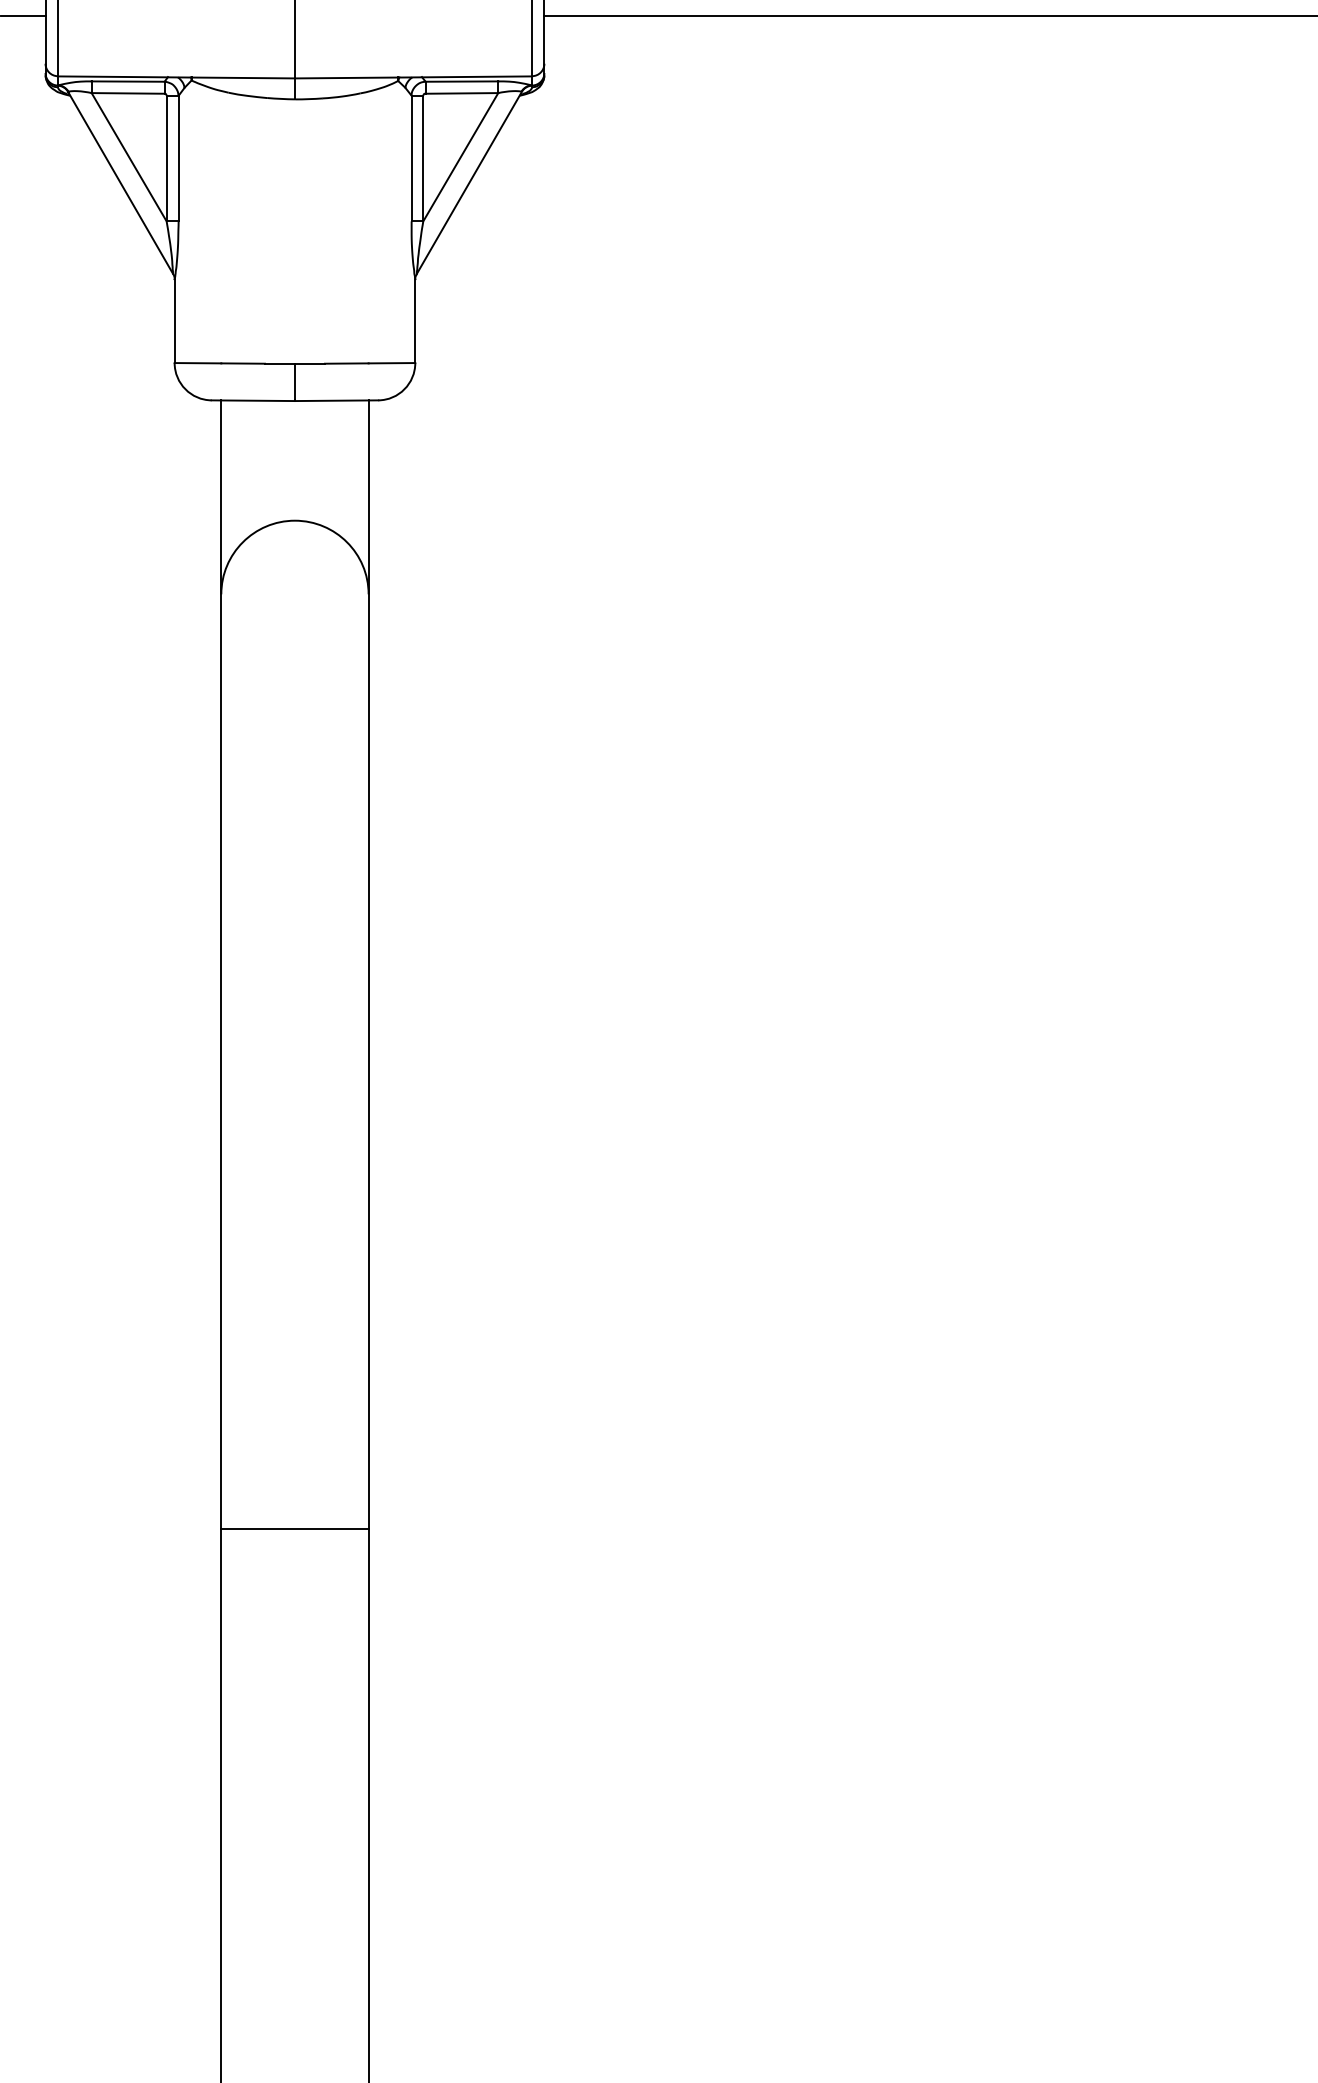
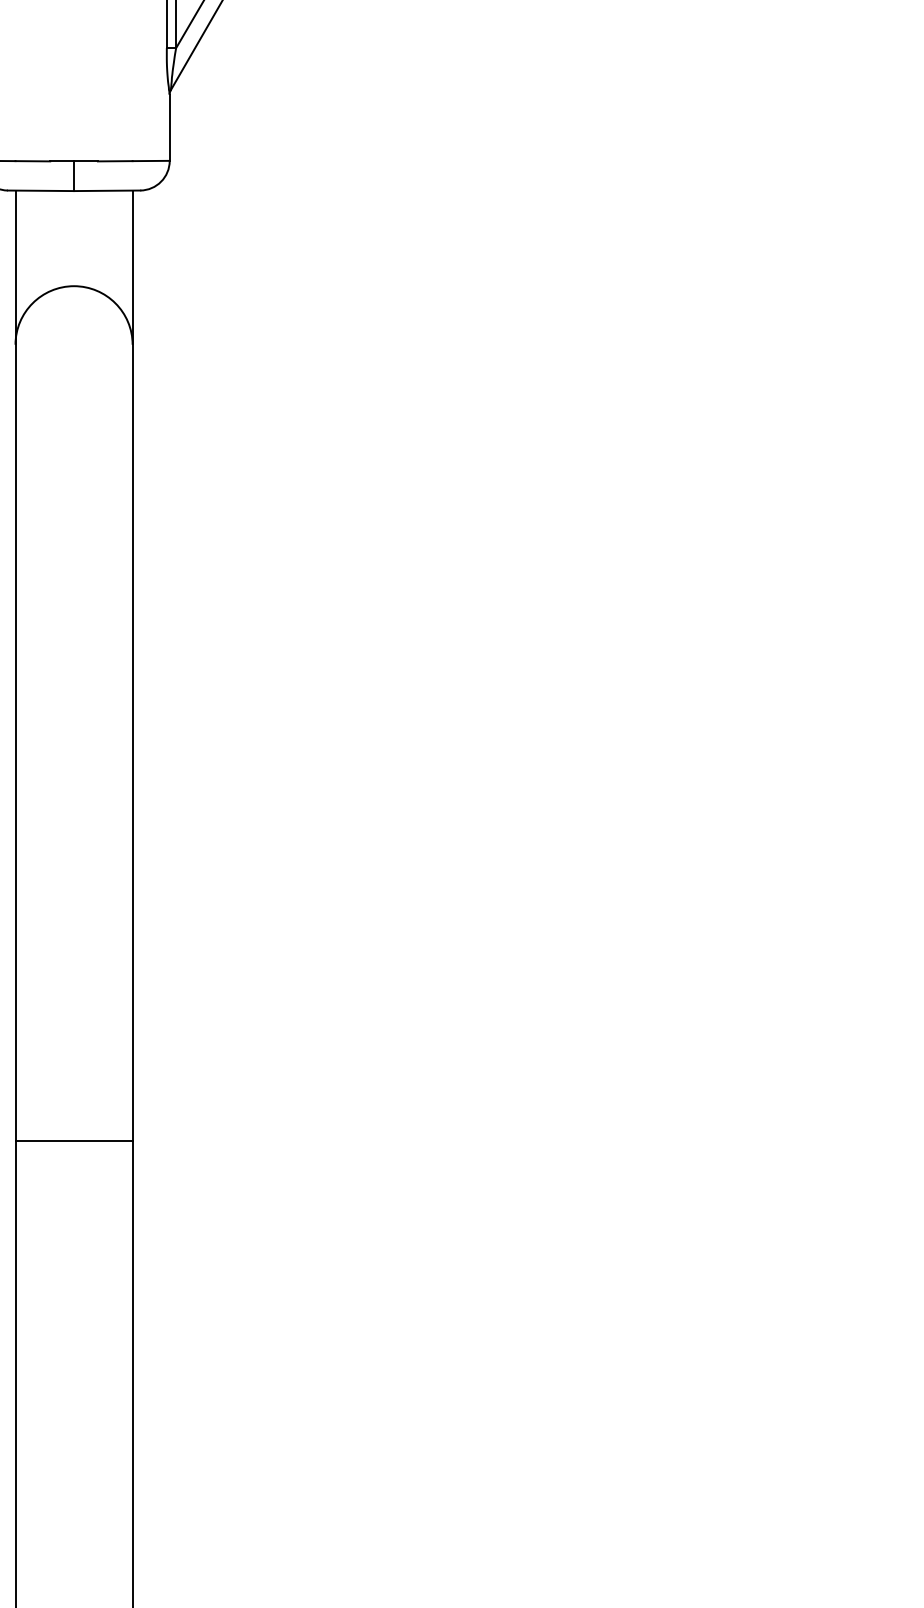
line: (294, 1529) -> (73, 1141), moved

